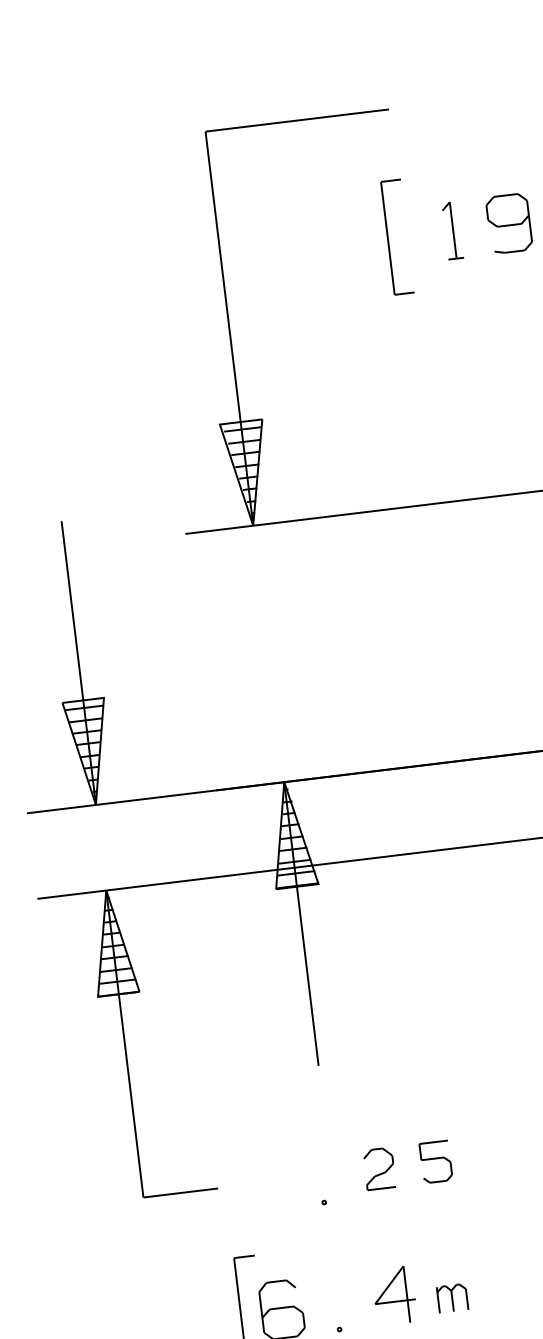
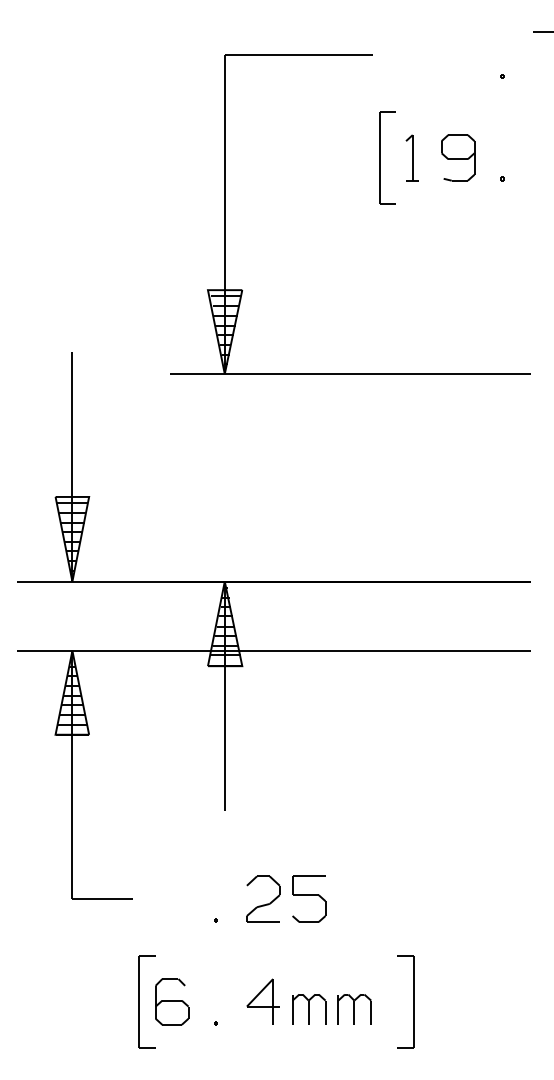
part: (388, 237) -> (380, 157), moved
part: (436, 1161) -> (309, 898), size x1.43
part: (379, 1168) -> (263, 898), size x1.43
part: (508, 1291) -> (354, 1009), added
part: (452, 1298) -> (309, 1009), size x1.43

